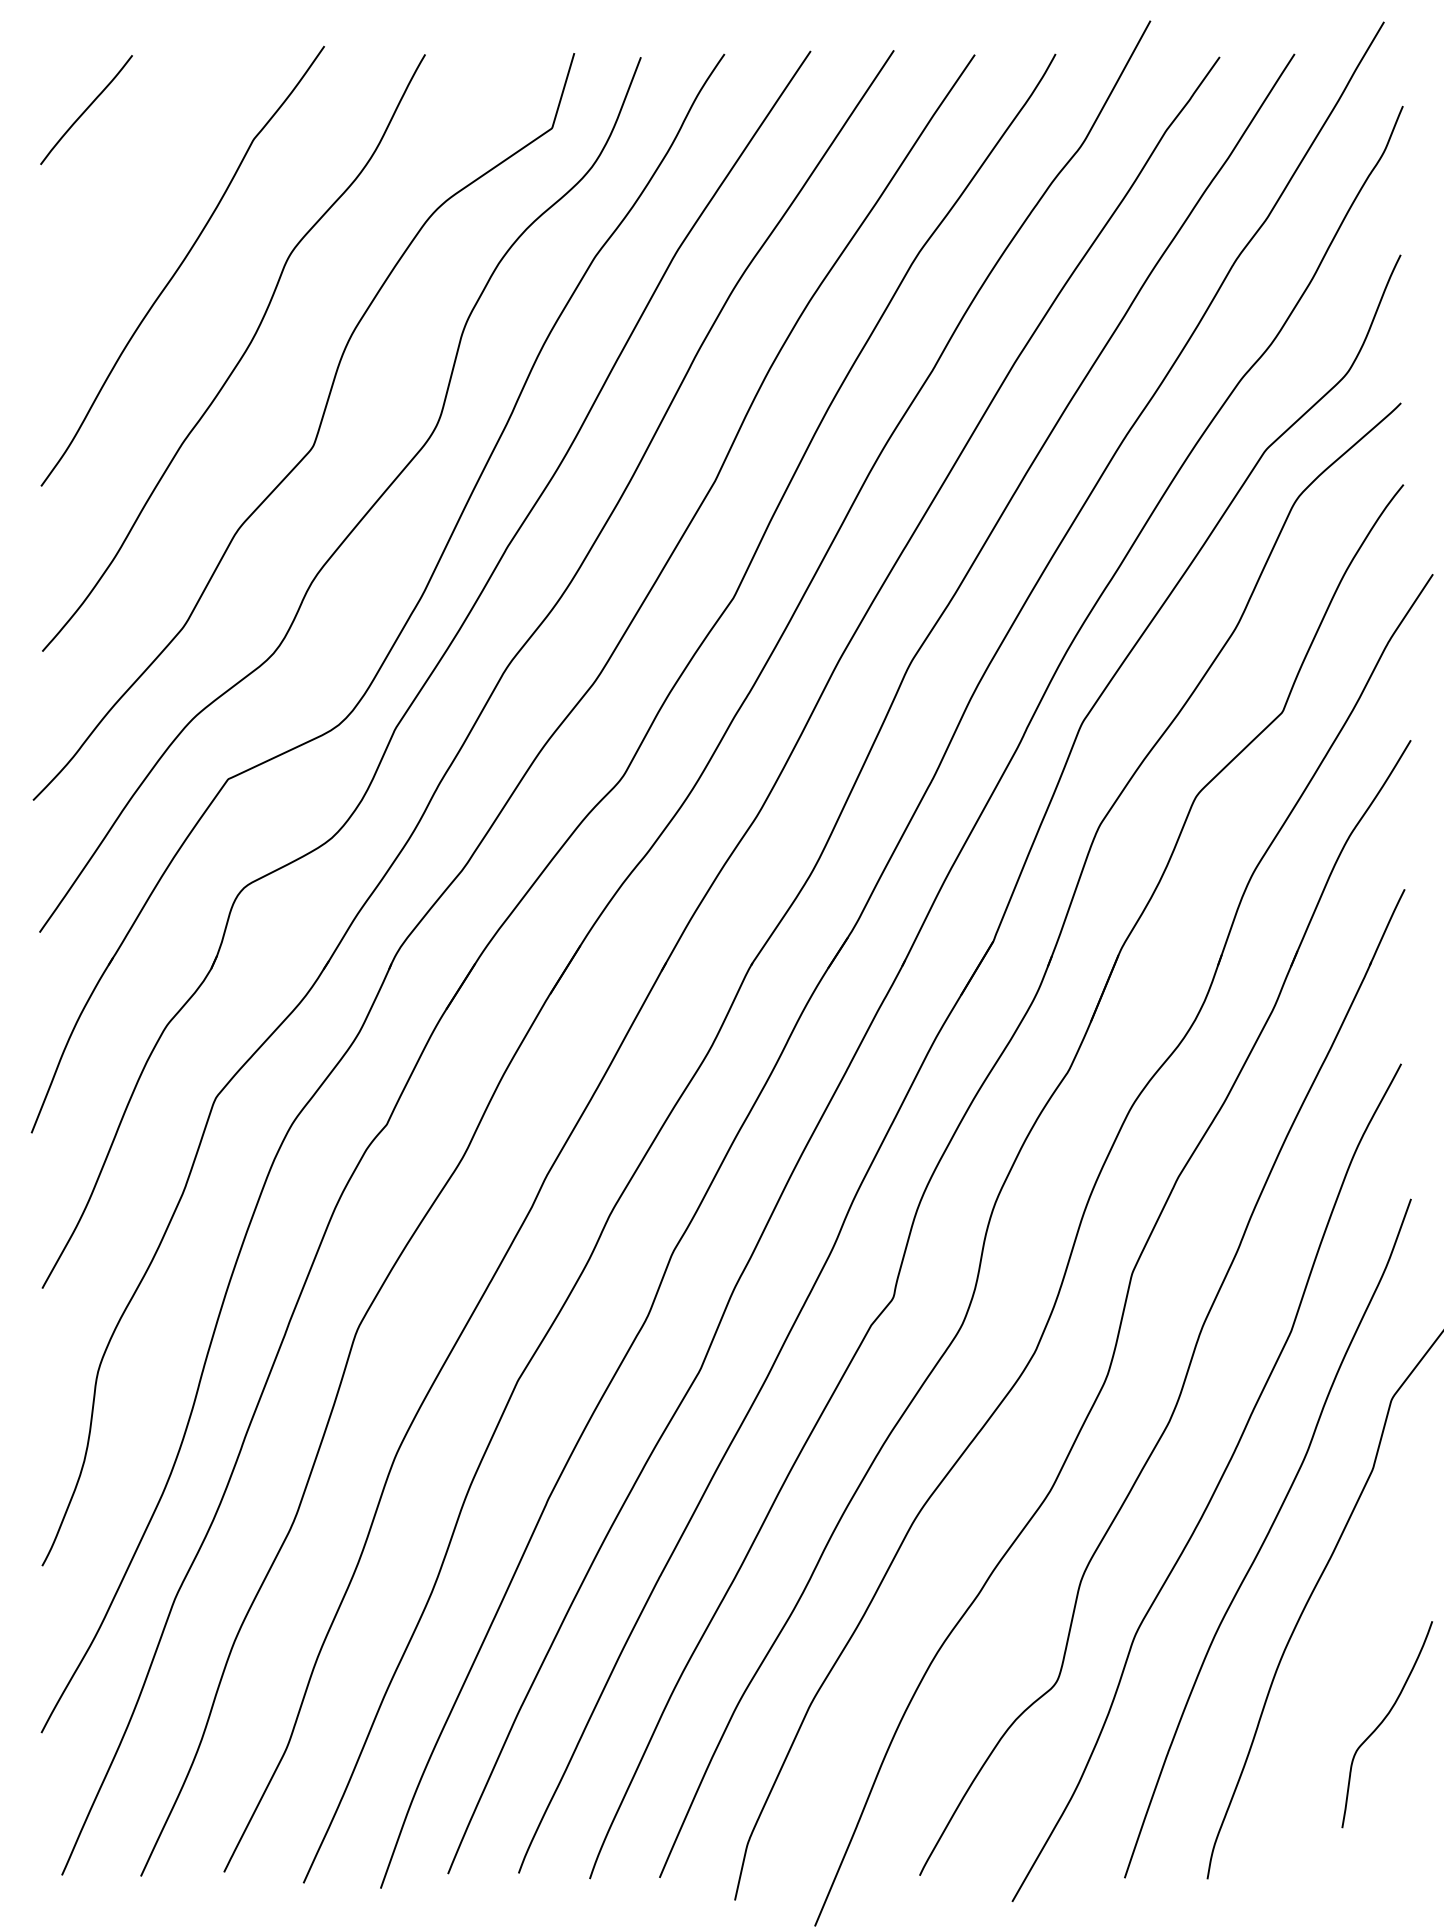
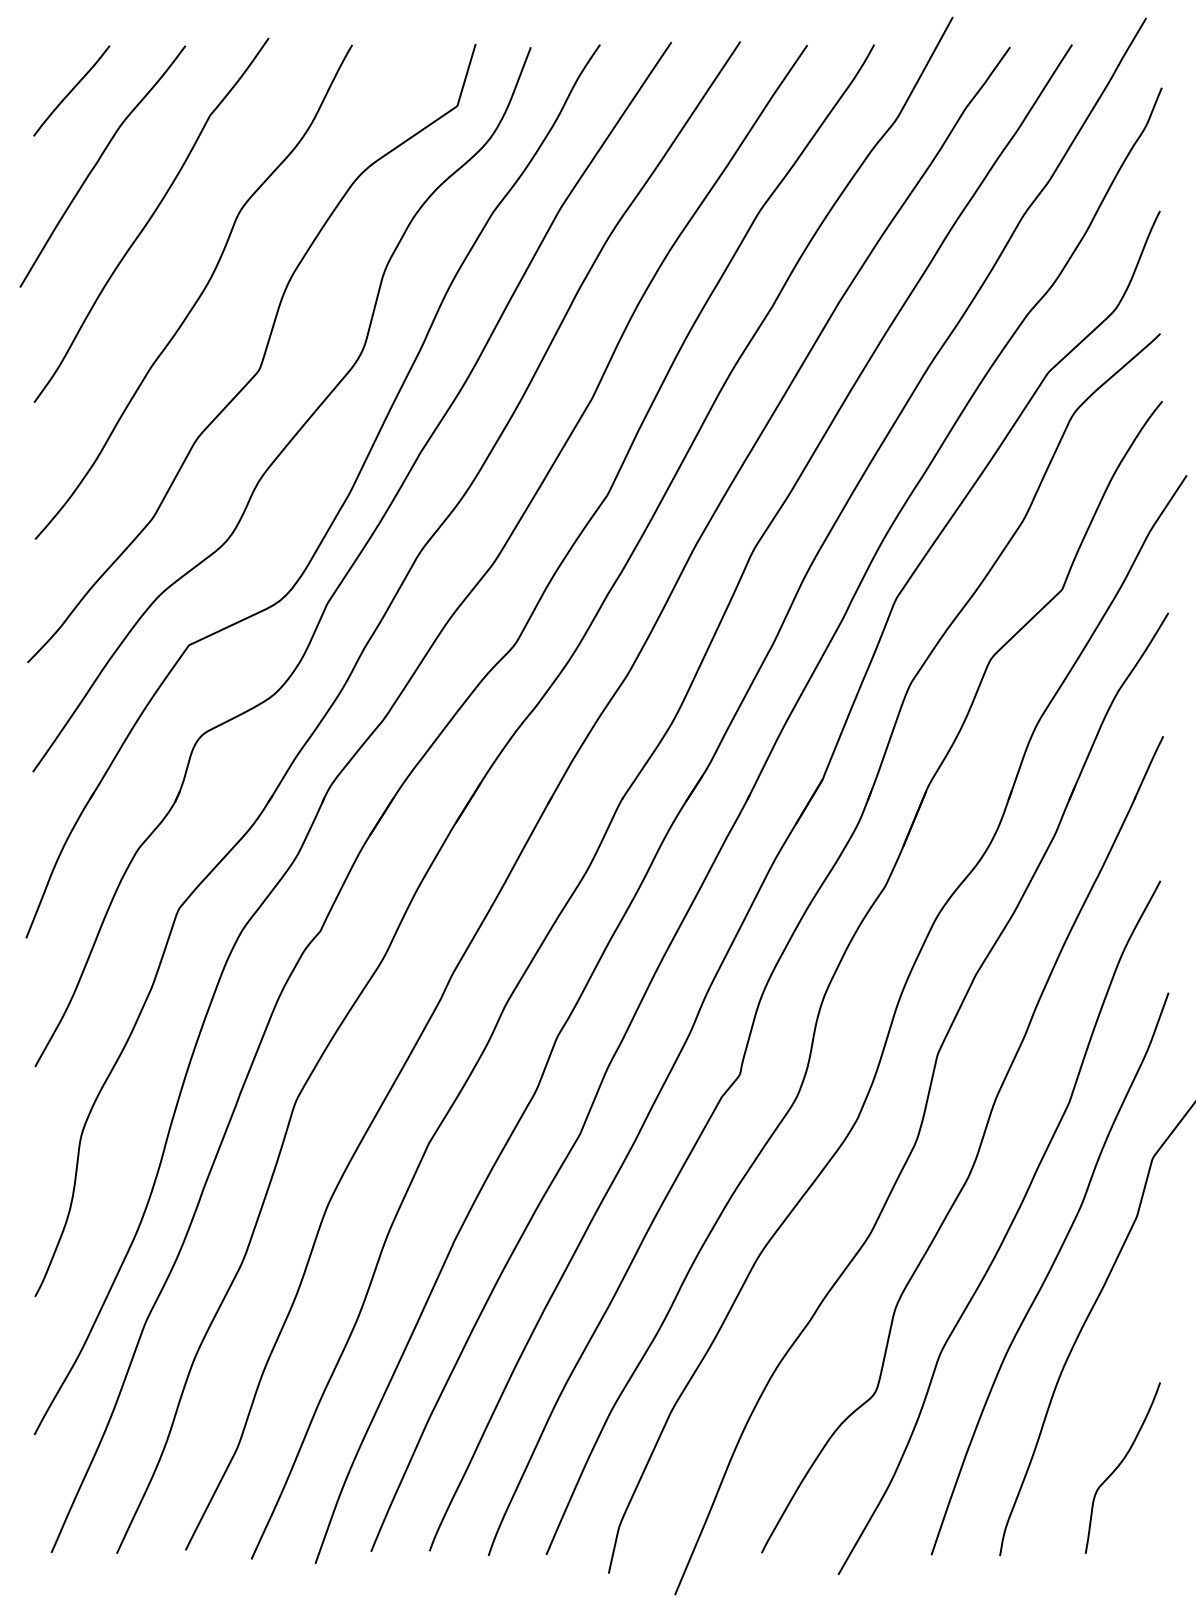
curve: (118, 196) -> (98, 162), added
curve: (1384, 1721) -> (1120, 1465), moved

